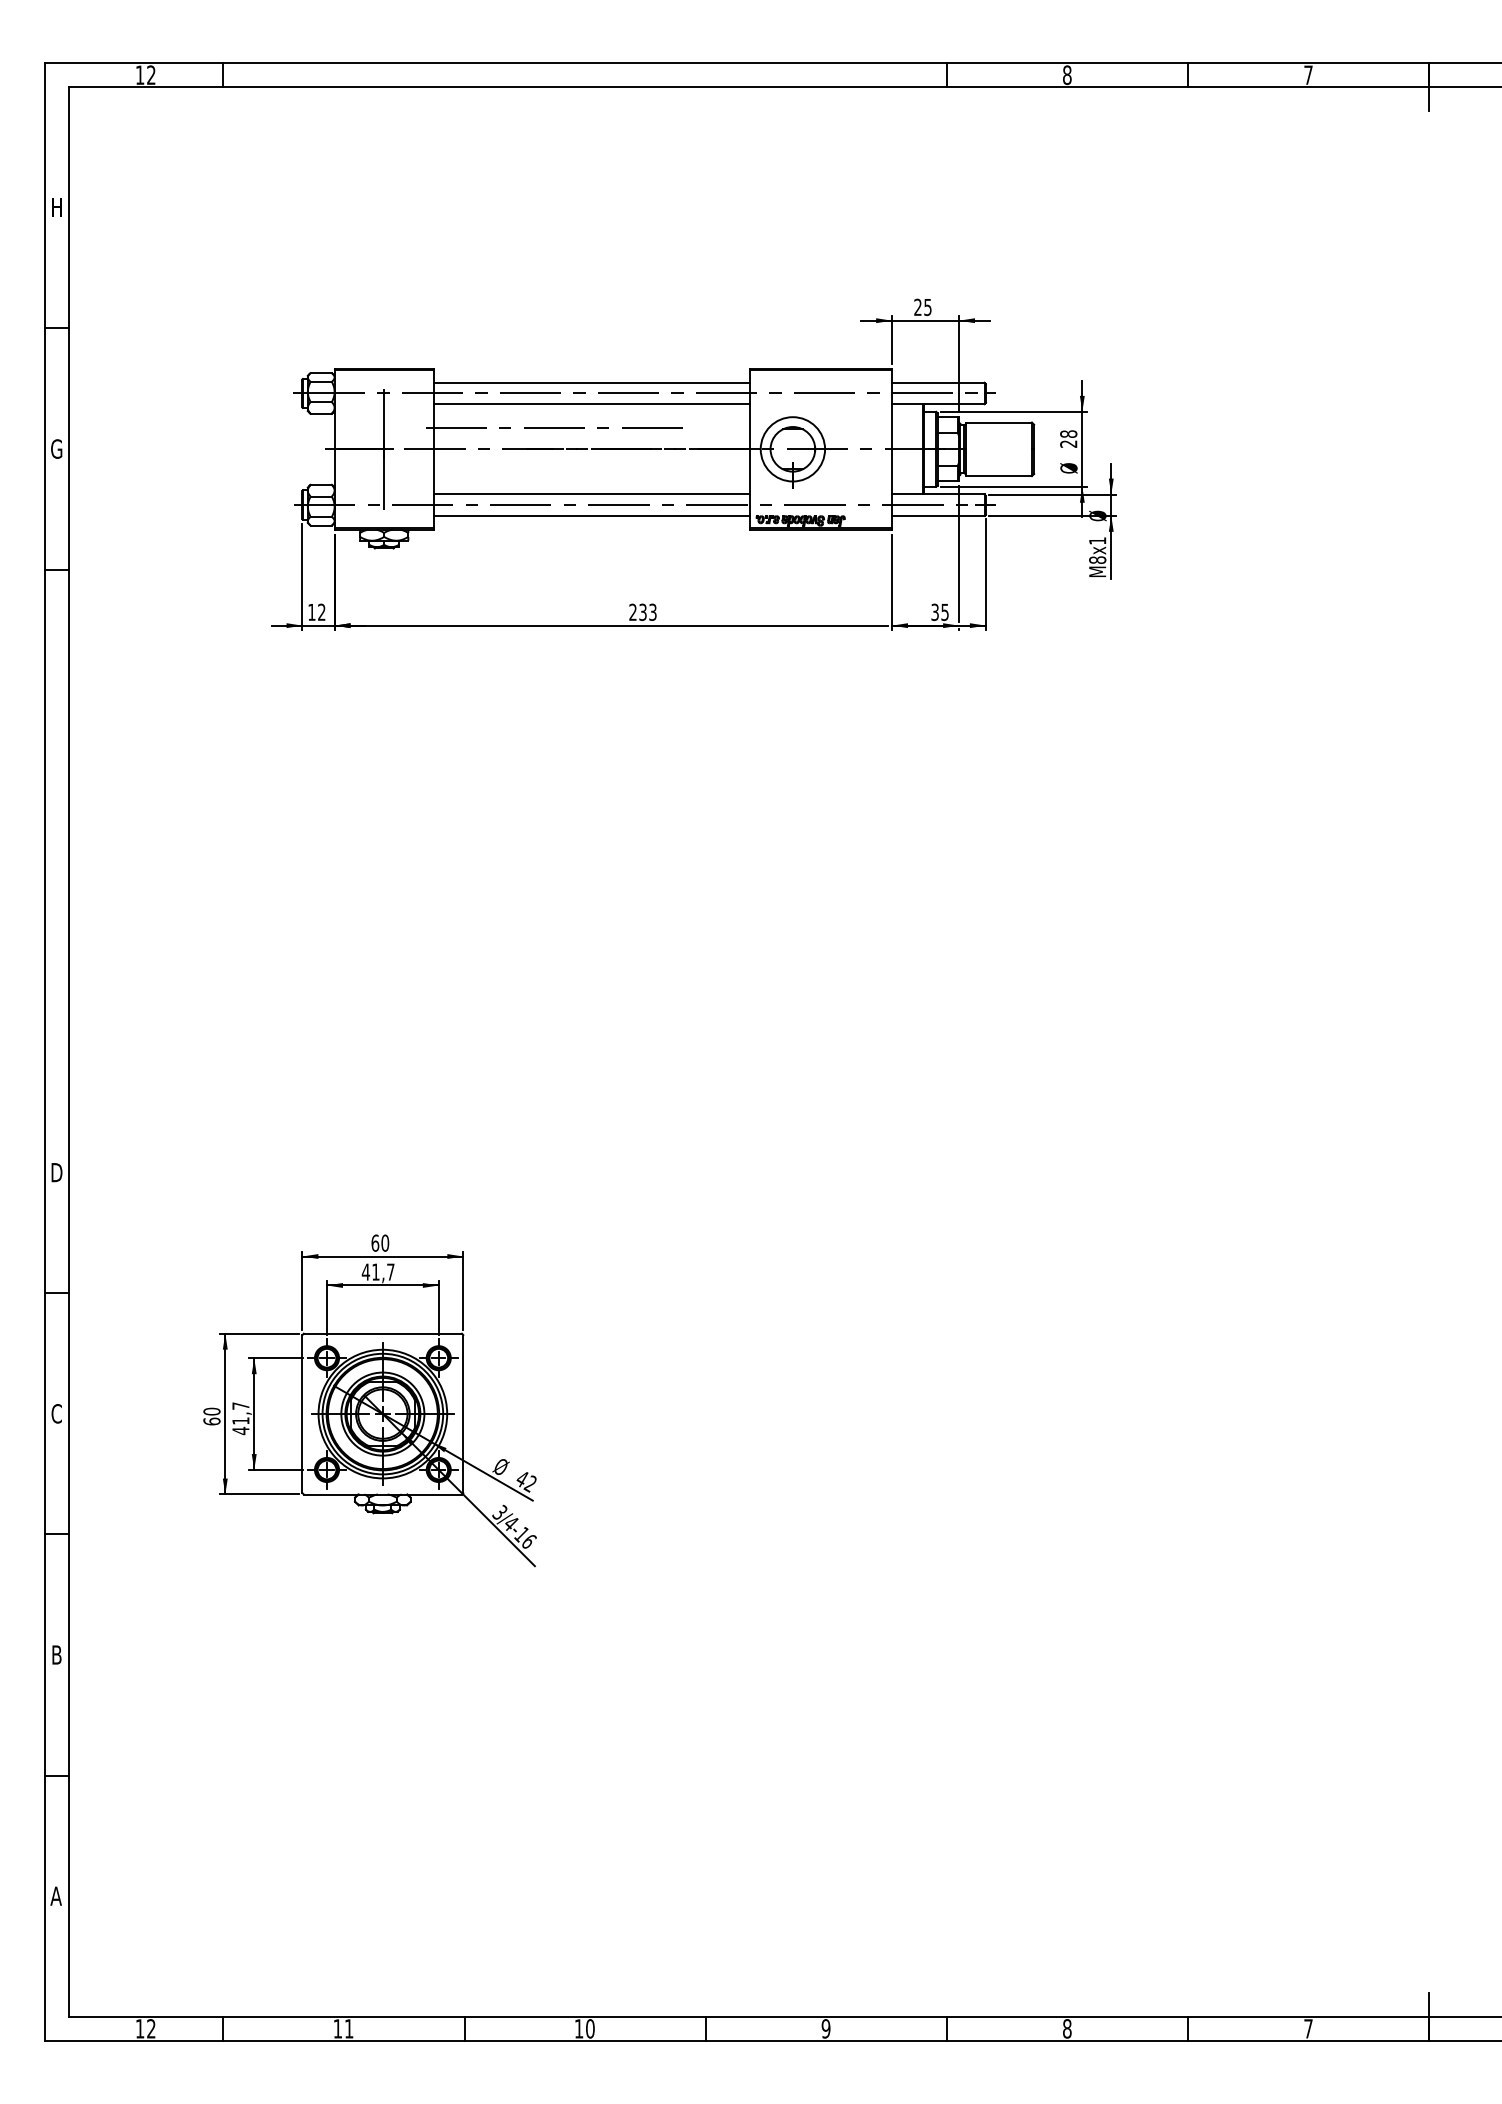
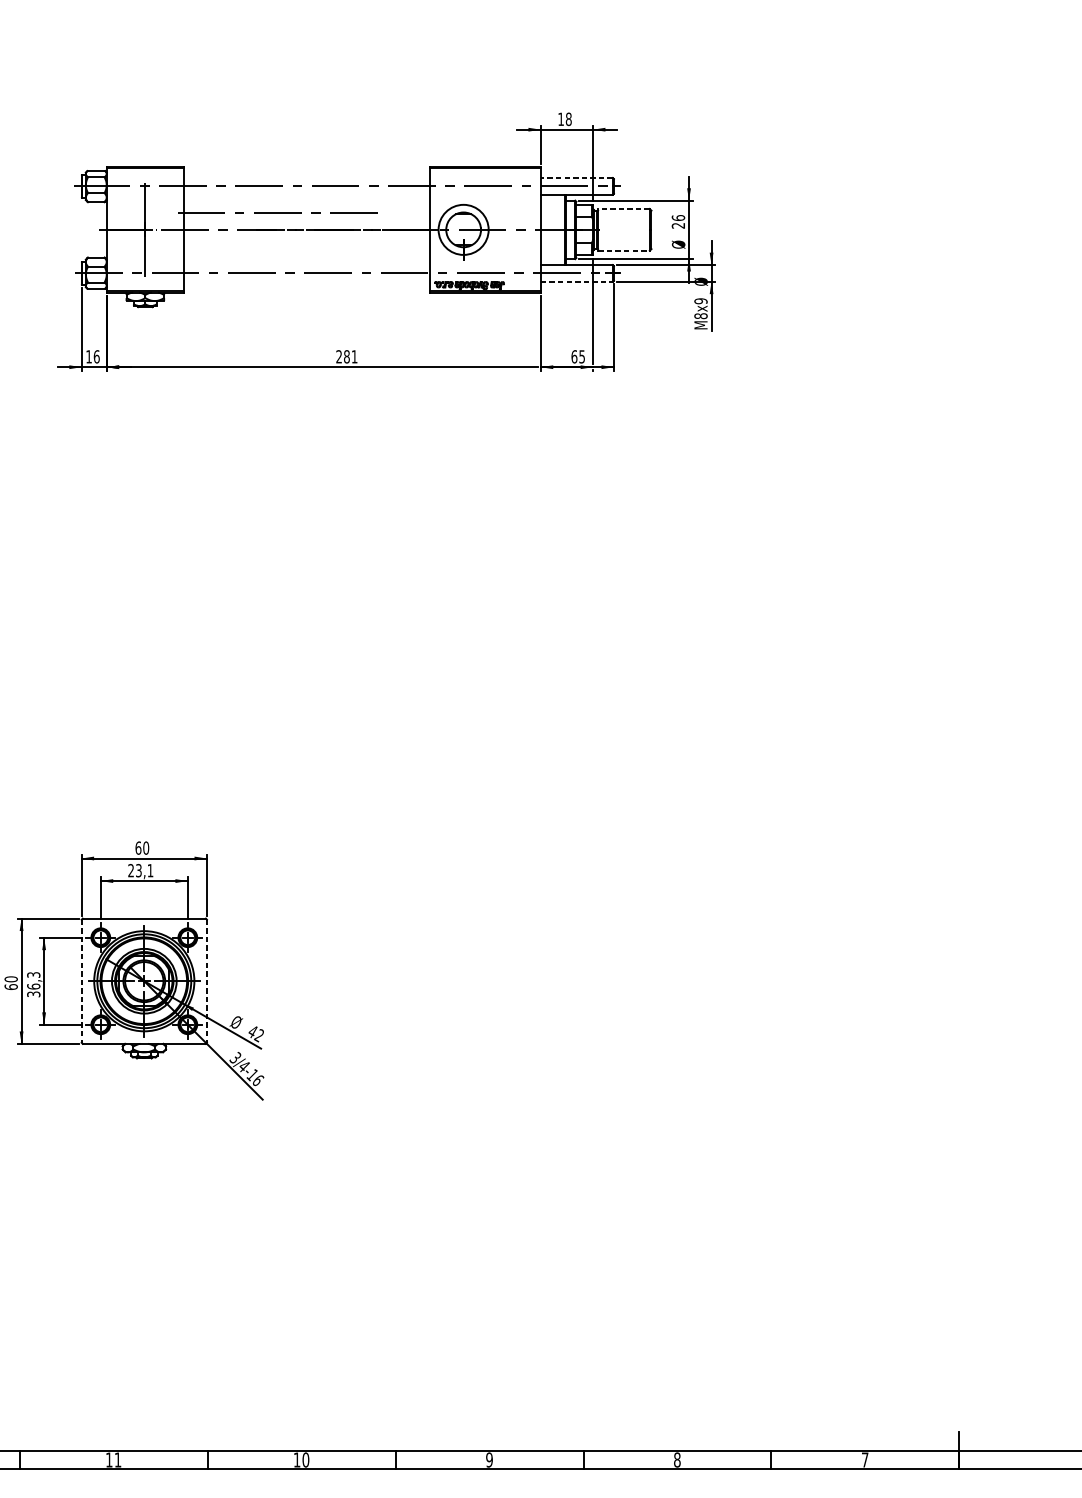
text: (922, 306) -> (564, 118), 25 -> 18
line: (591, 382) -> (306, 177), removed
line: (937, 382) -> (576, 177), solid -> dashed
line: (591, 404) -> (306, 194), removed
line: (998, 422) -> (623, 208), solid -> dashed
text: (1068, 433) -> (678, 217), 28 -> 26
line: (999, 476) -> (624, 251), solid -> dashed
line: (591, 494) -> (306, 265), removed
line: (591, 515) -> (306, 281), removed
line: (938, 515) -> (577, 281), solid -> dashed
text: (1097, 540) -> (700, 300), M8x1 -> M8x9
text: (321, 611) -> (96, 356), 12 -> 16
text: (647, 611) -> (350, 356), 233 -> 281
text: (935, 611) -> (574, 356), 35 -> 65
text: (377, 1271) -> (140, 870), 41,7 -> 23,1
line: (302, 1414) -> (81, 981), solid -> dashed
line: (463, 1414) -> (207, 981), solid -> dashed
text: (240, 1418) -> (33, 984), 41,7 -> 36,3

